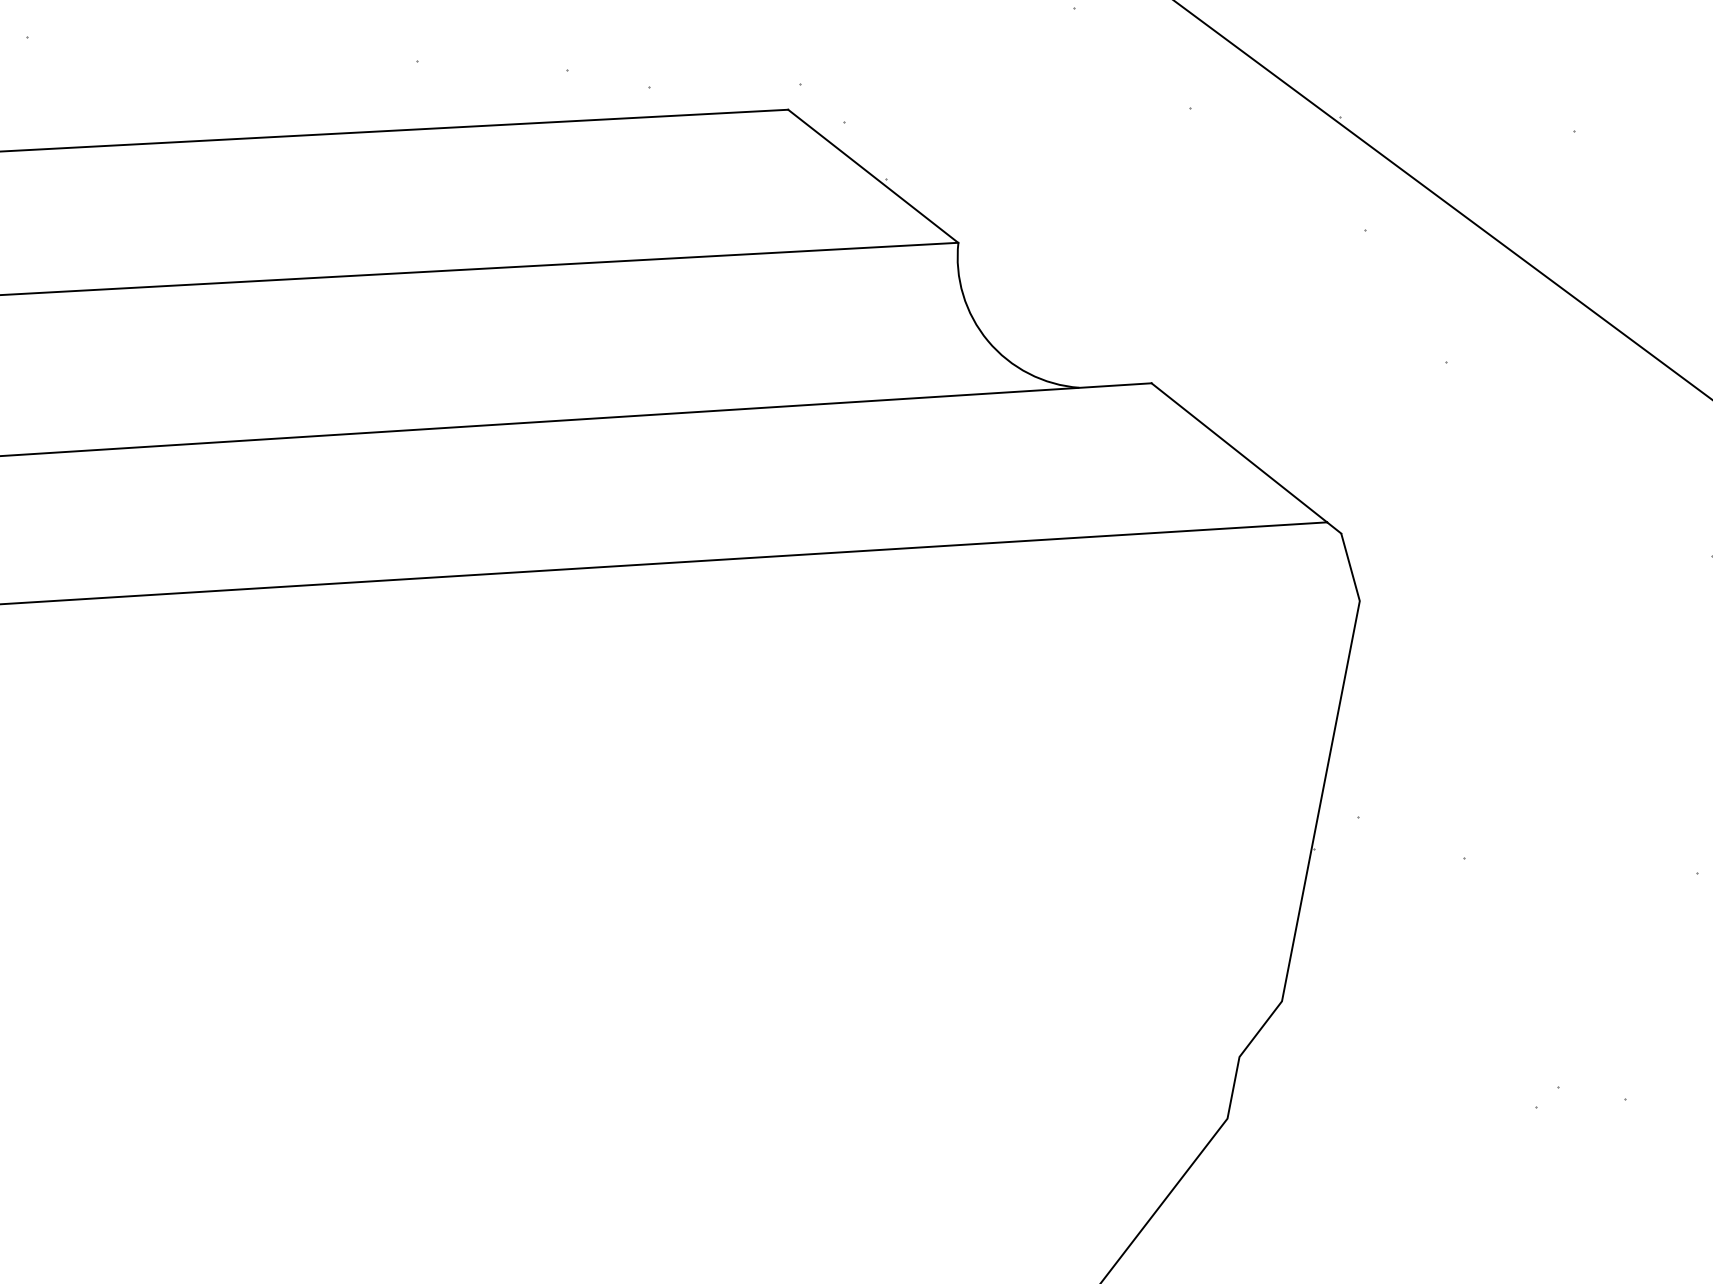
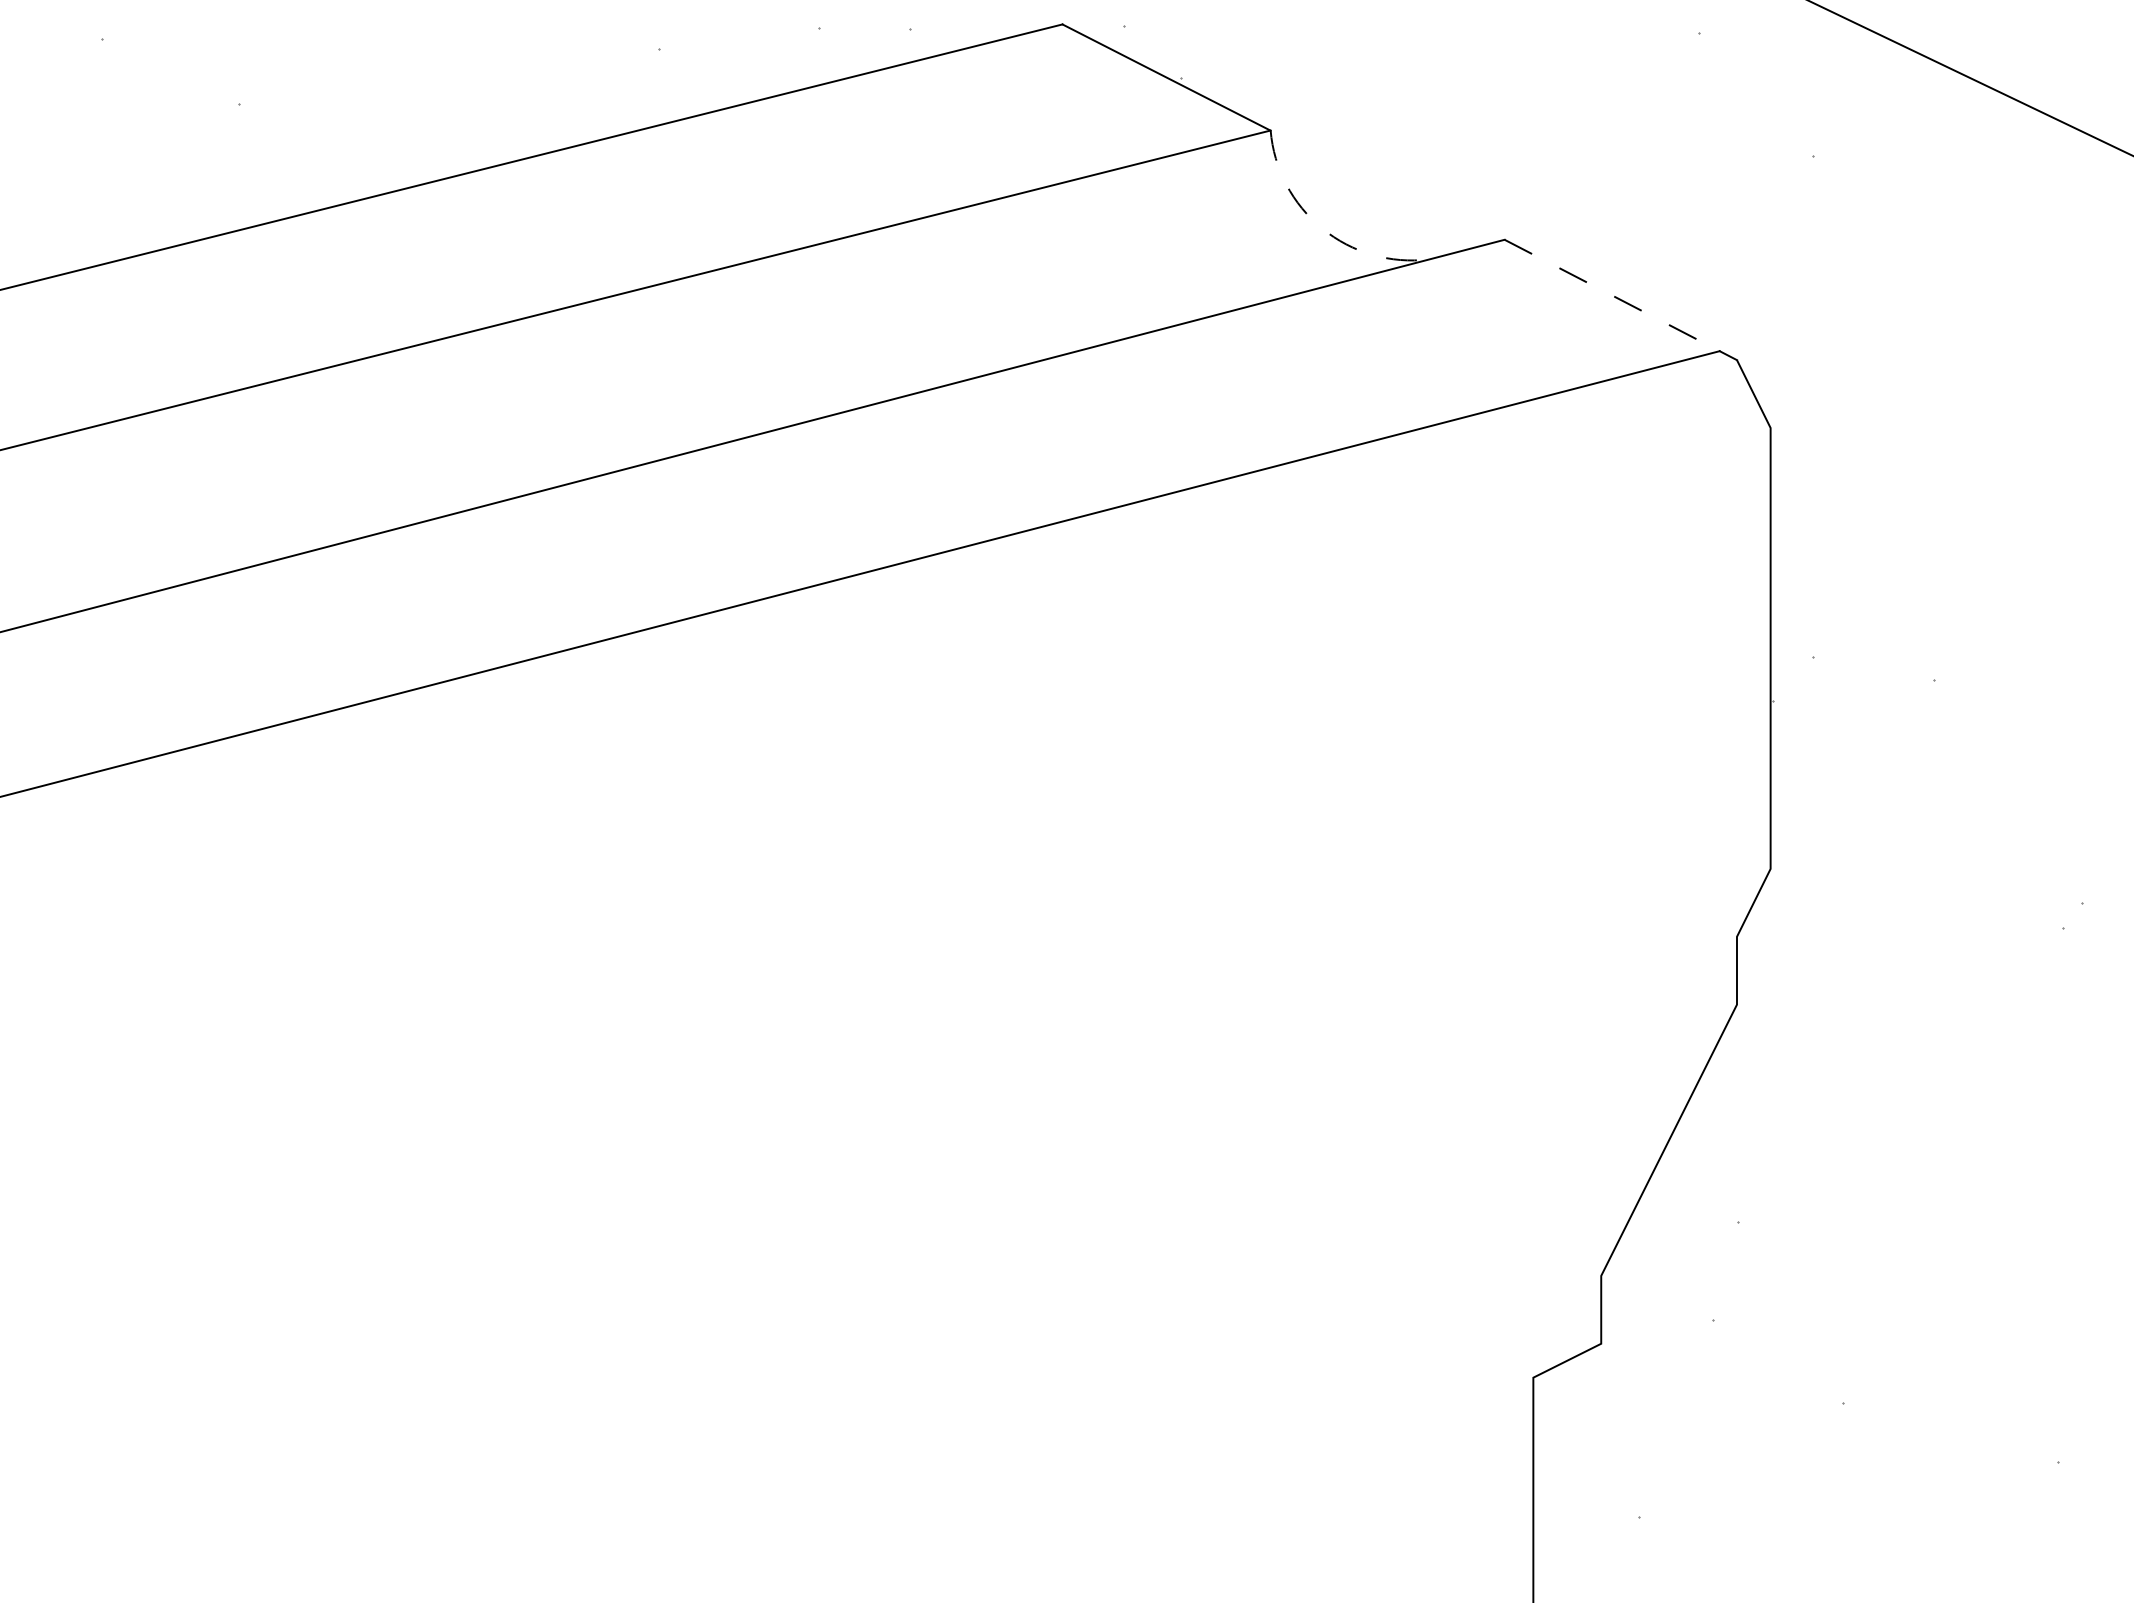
arc: (988, 340) -> (1322, 228), solid -> dashed
line: (1239, 452) -> (1612, 295), solid -> dashed

